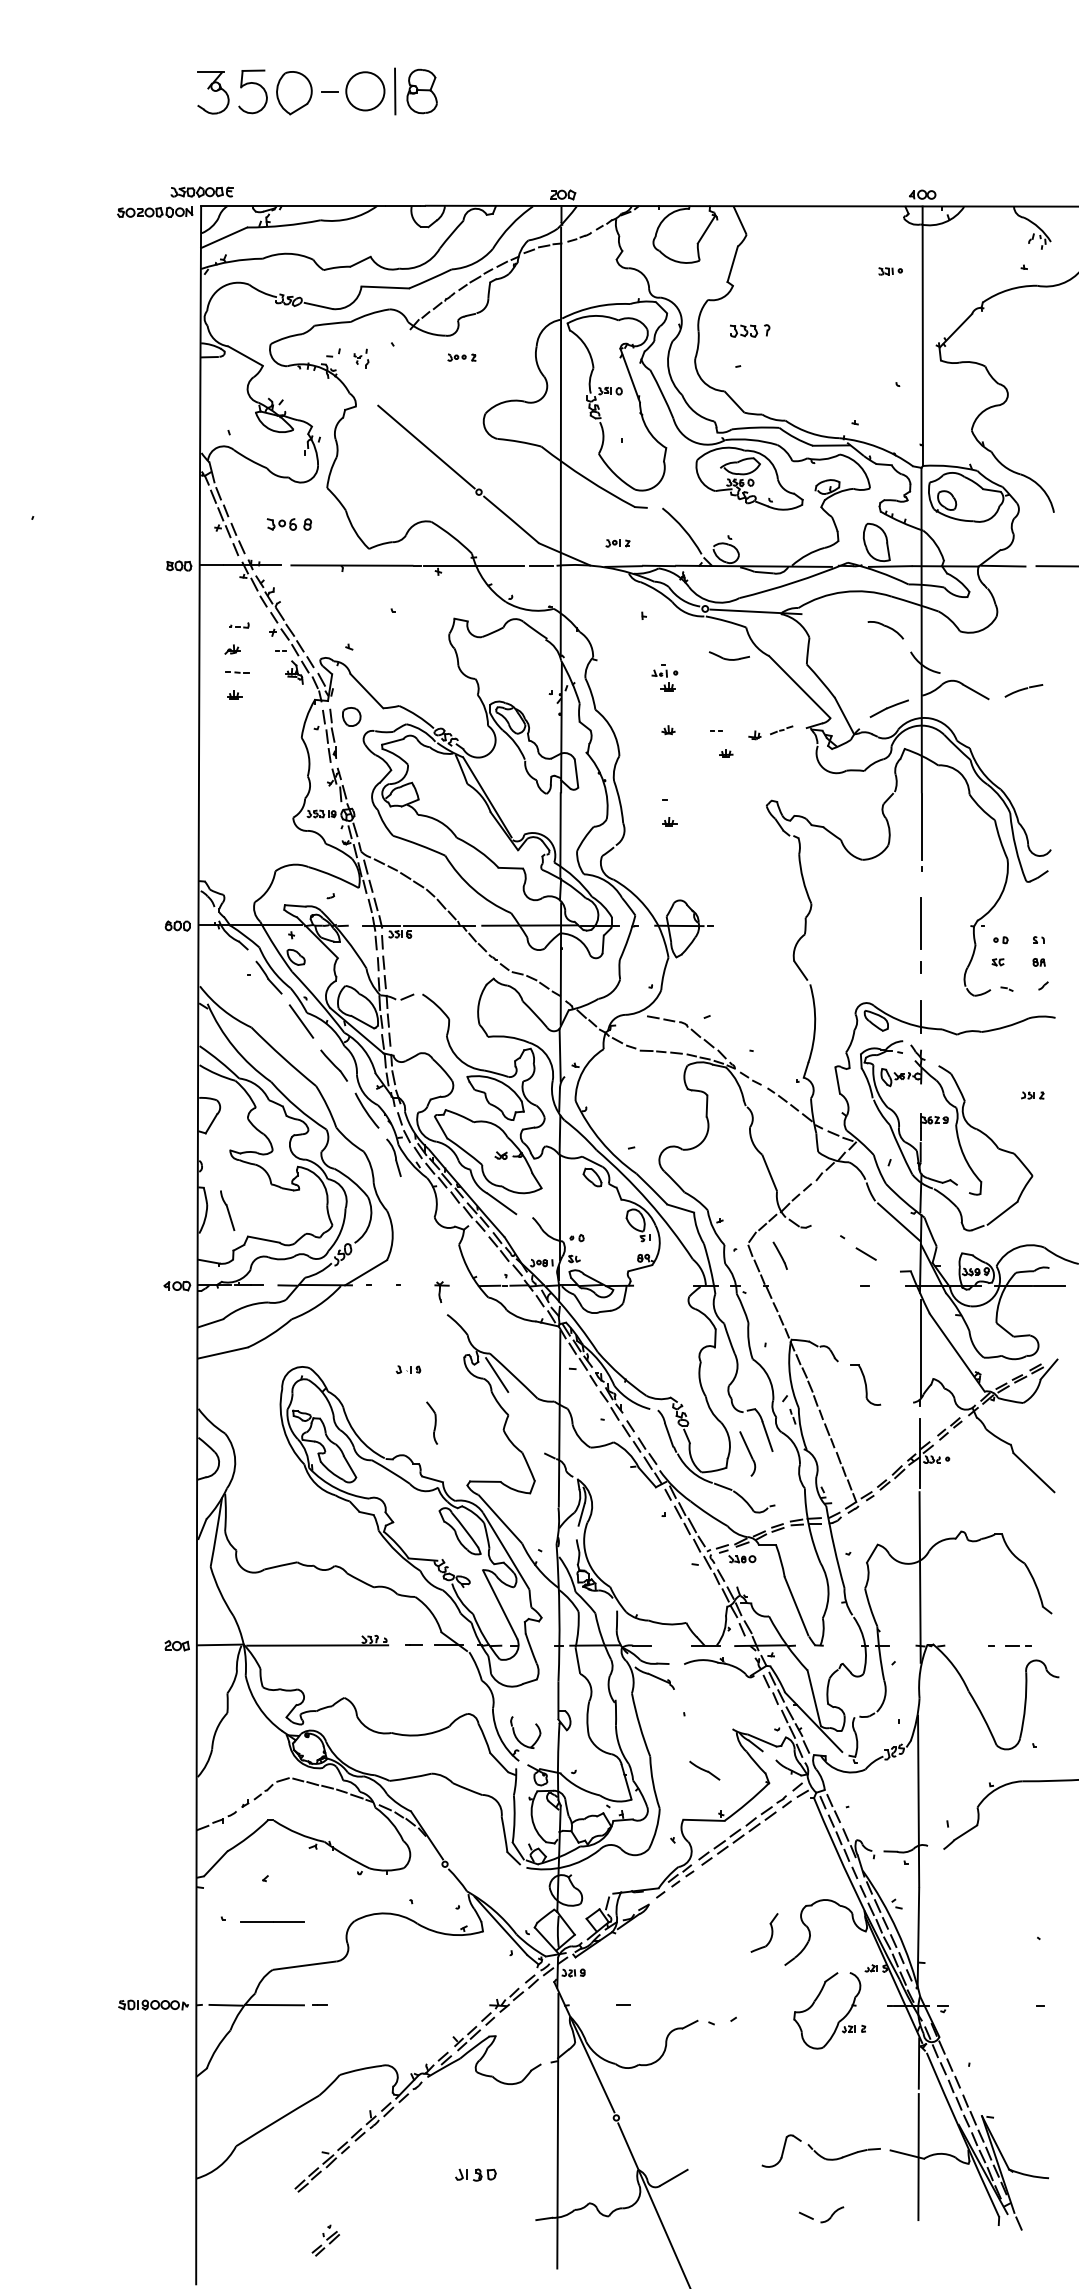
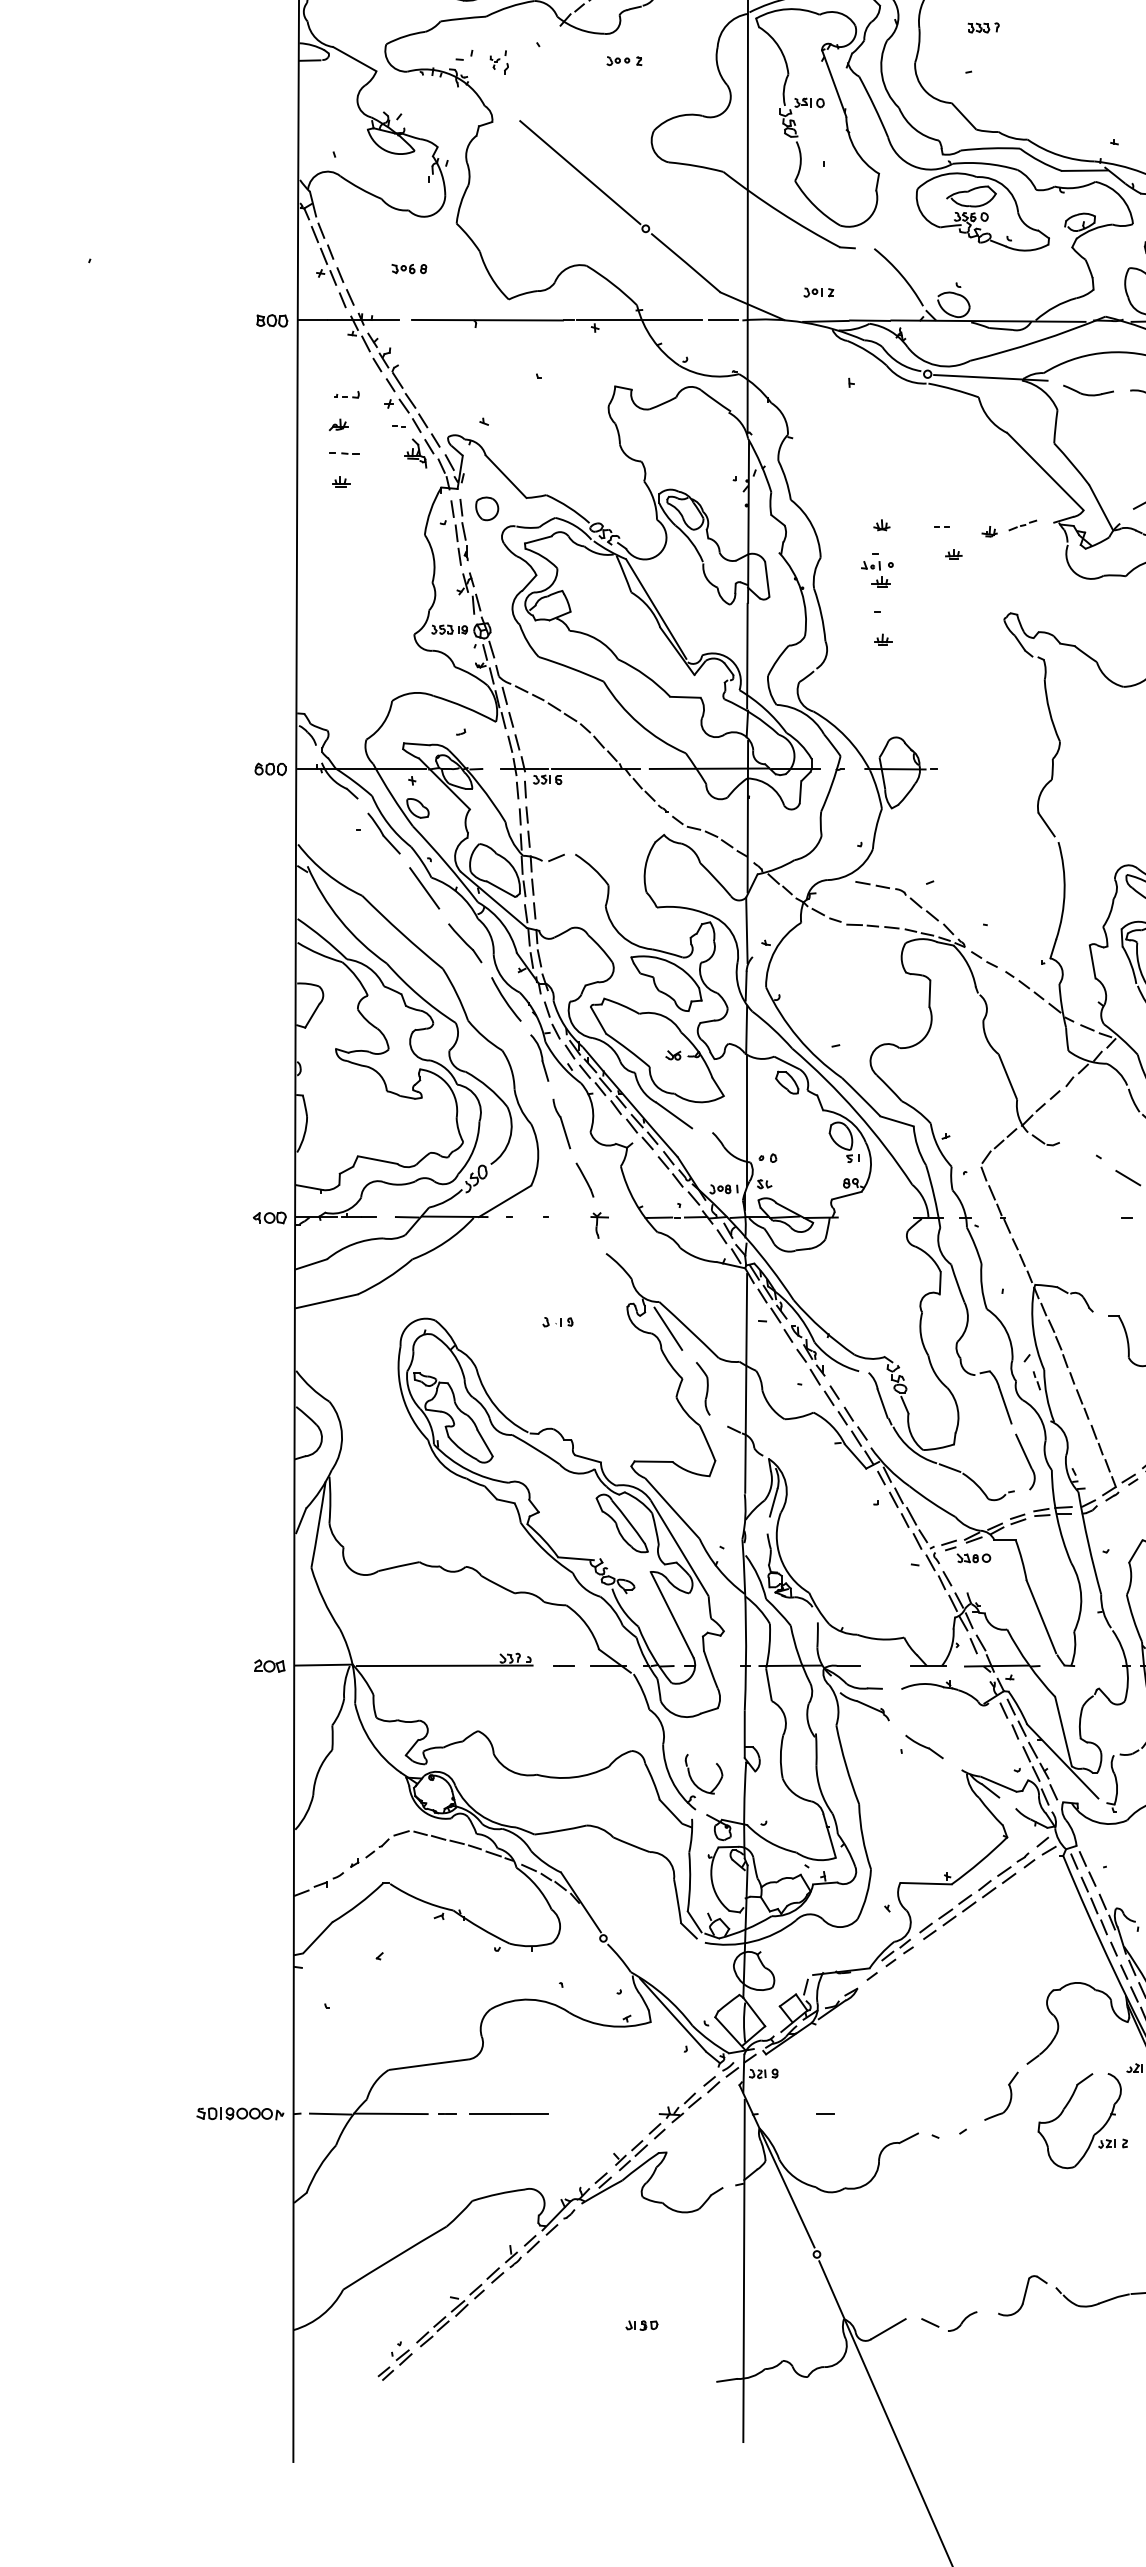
part: (750, 330) -> (984, 27), size x0.62
part: (288, 524) -> (408, 269), size x0.62
part: (728, 655) -> (1087, 389), moved
part: (664, 677) -> (876, 570), moved
part: (227, 1210) -> (561, 1123), moved
line: (779, 1255) -> (584, 1179), moved
part: (432, 1422) -> (703, 1387), moved
part: (747, 1453) -> (1025, 1461), moved
part: (704, 1770) -> (924, 1746), moved
line: (272, 1921) -> (509, 2113), moved
part: (771, 1932) -> (1010, 2095), moved
part: (475, 2174) -> (641, 2324), size x0.62
part: (824, 2220) -> (952, 2328), moved
part: (325, 2240) -> (394, 2361), moved

